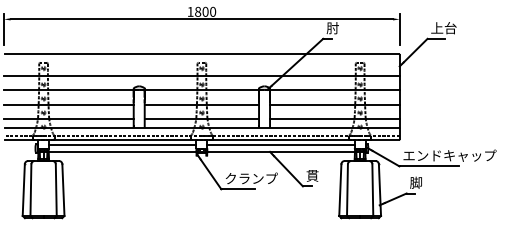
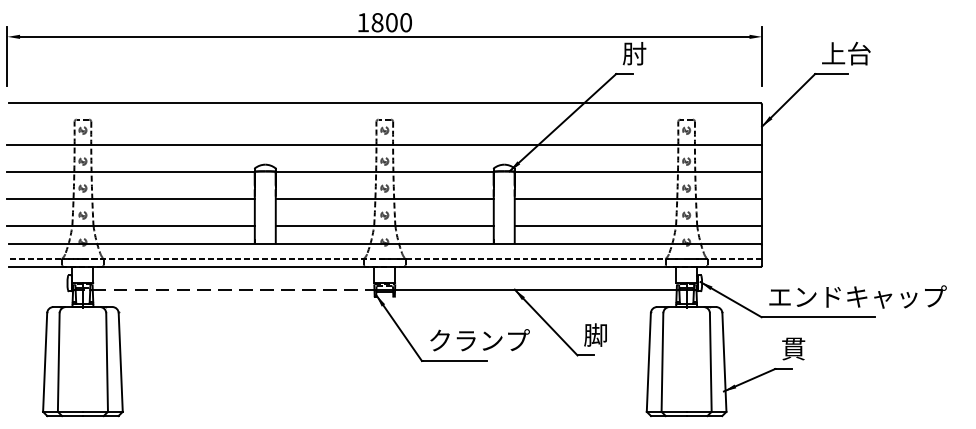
line: (122, 144) -> (233, 275), removed
line: (280, 144) -> (534, 275), removed
line: (117, 152) -> (223, 290), solid -> dashed
text: (312, 175) -> (595, 334), 貫 -> 脚
text: (415, 182) -> (792, 347), 脚 -> 貫

